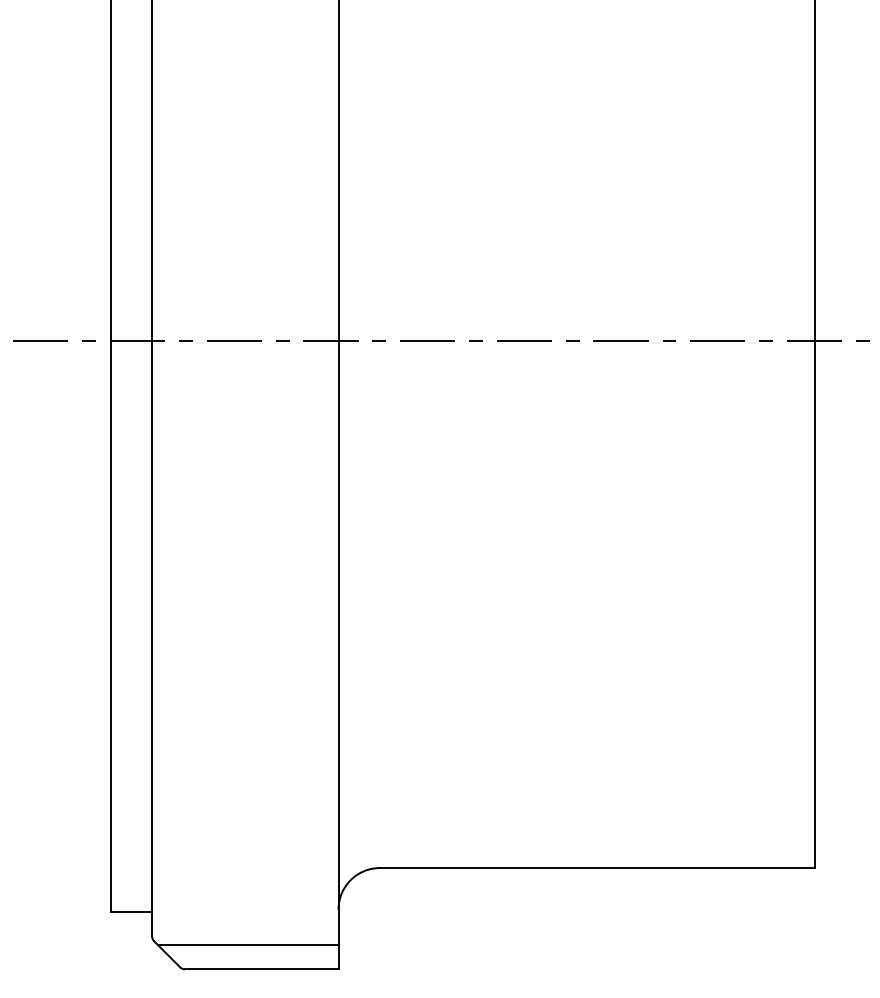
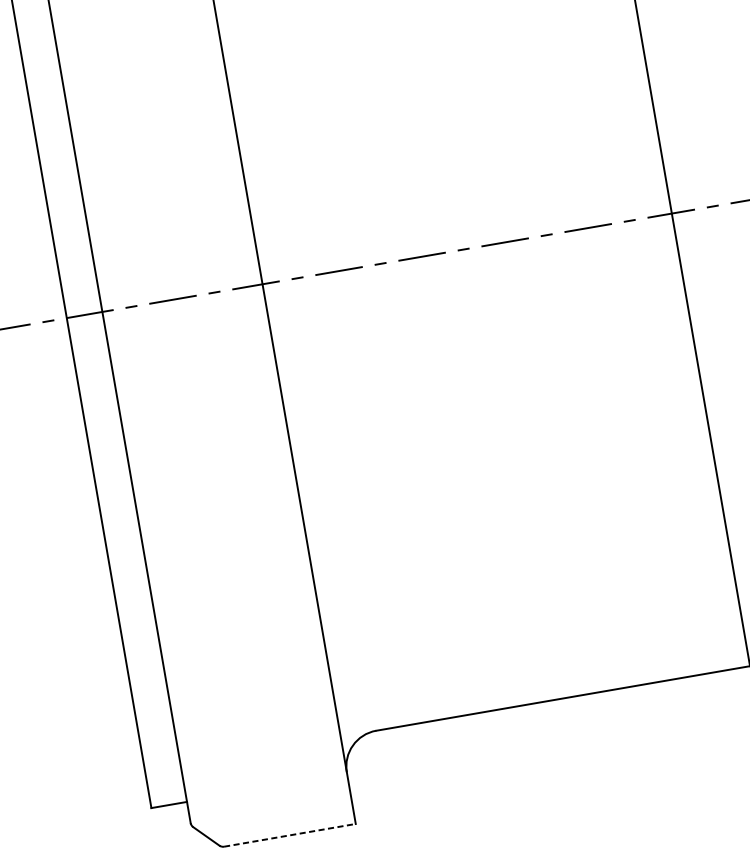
line: (248, 945) -> (274, 816), removed
line: (261, 969) -> (289, 835), solid -> dashed

